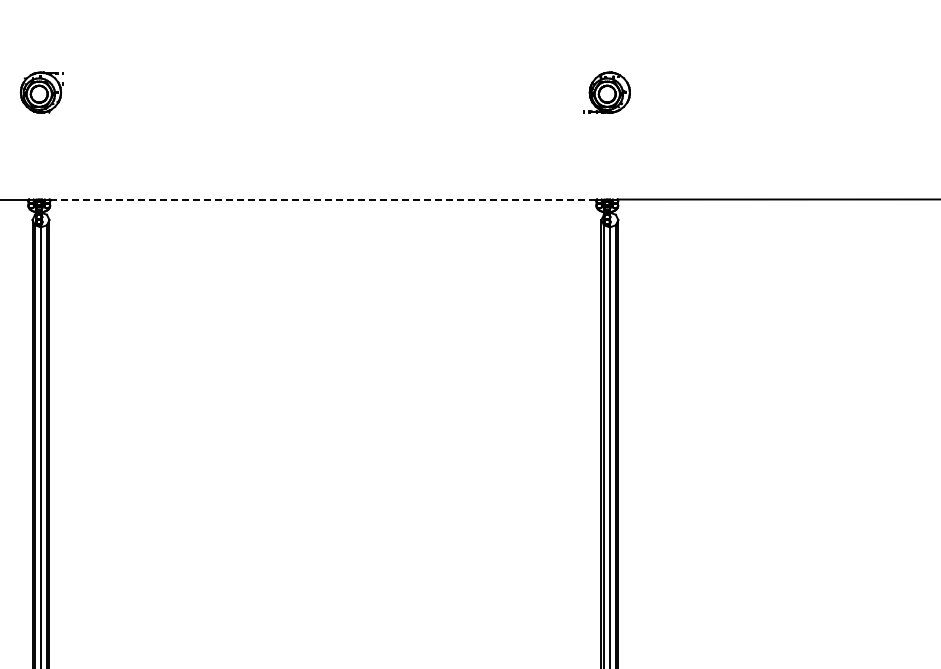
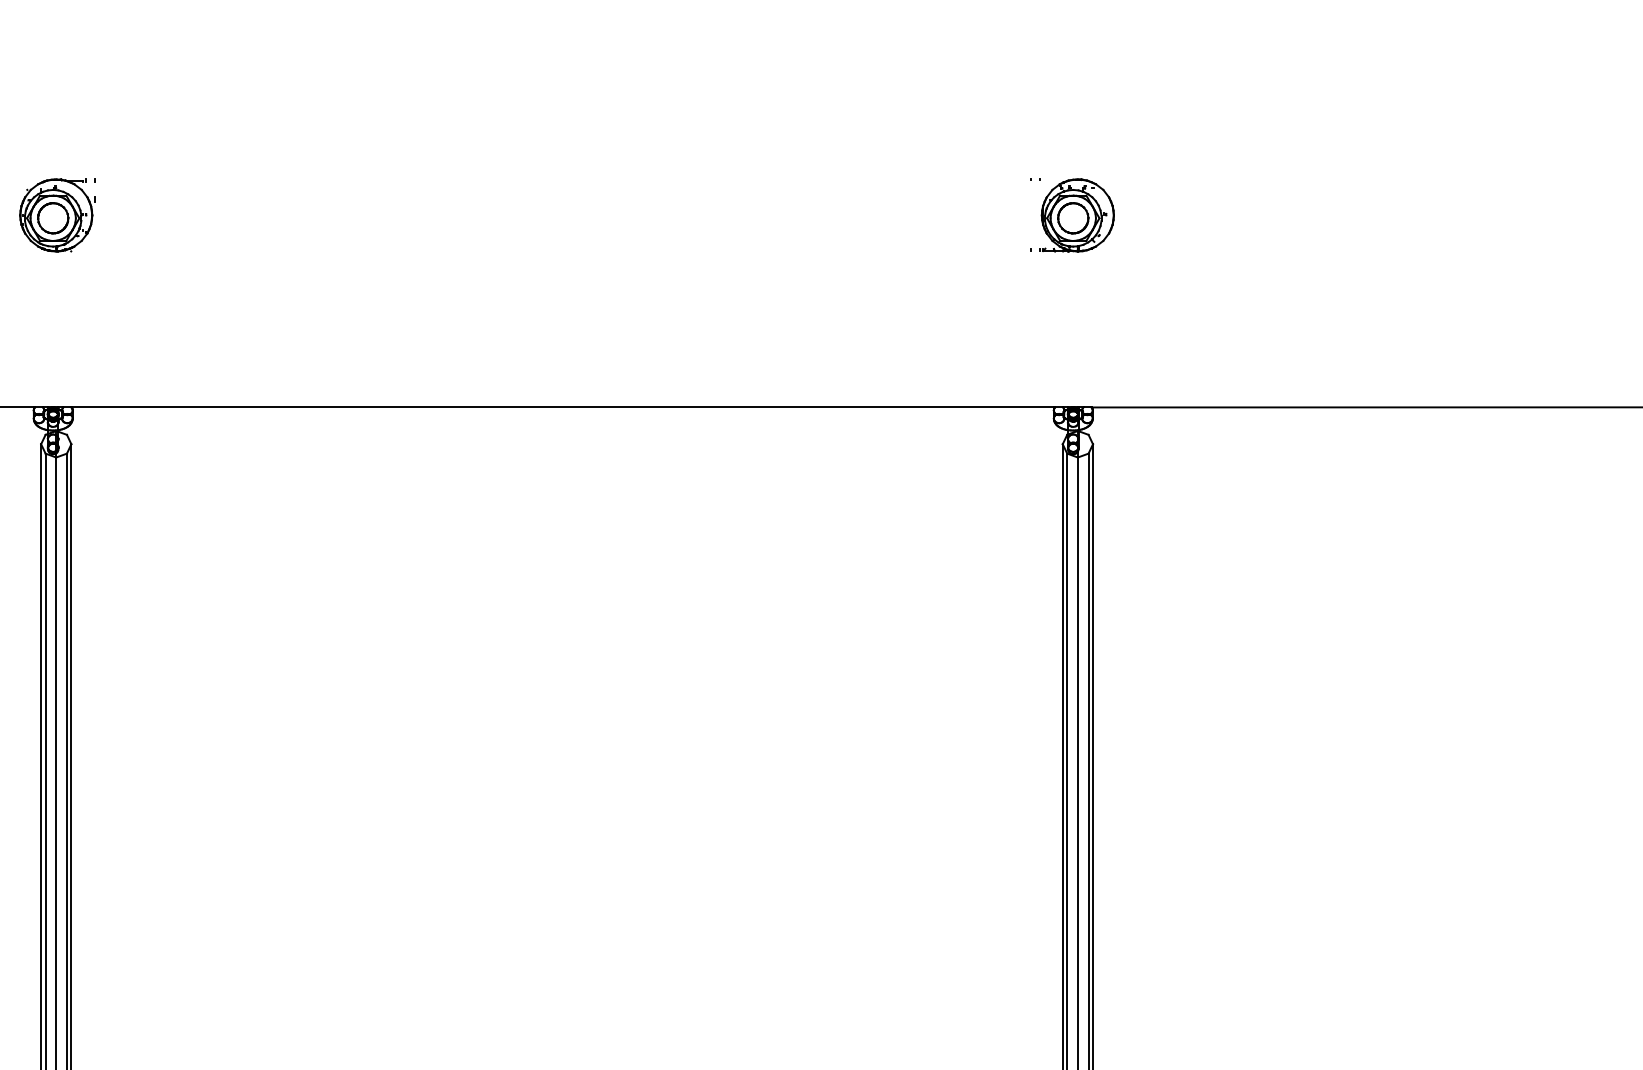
line: (323, 199) -> (563, 407), dashed -> solid

